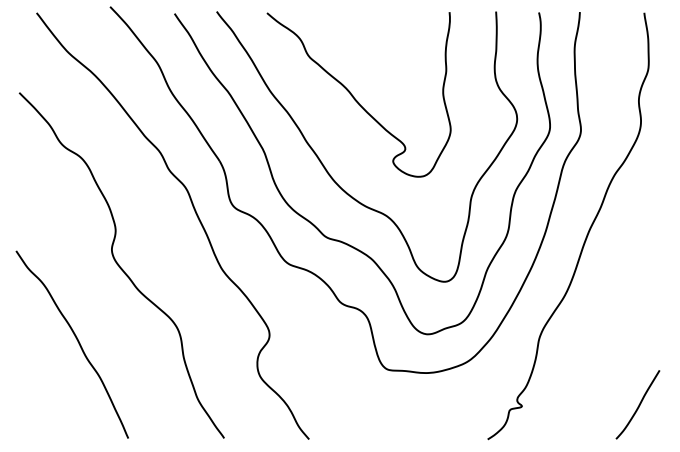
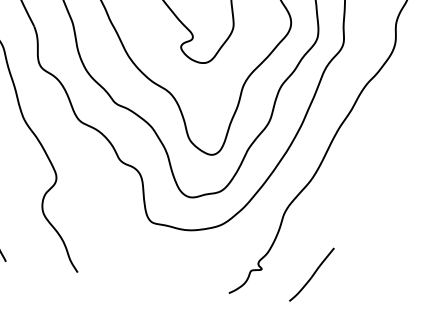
curve: (638, 404) -> (312, 274), moved

